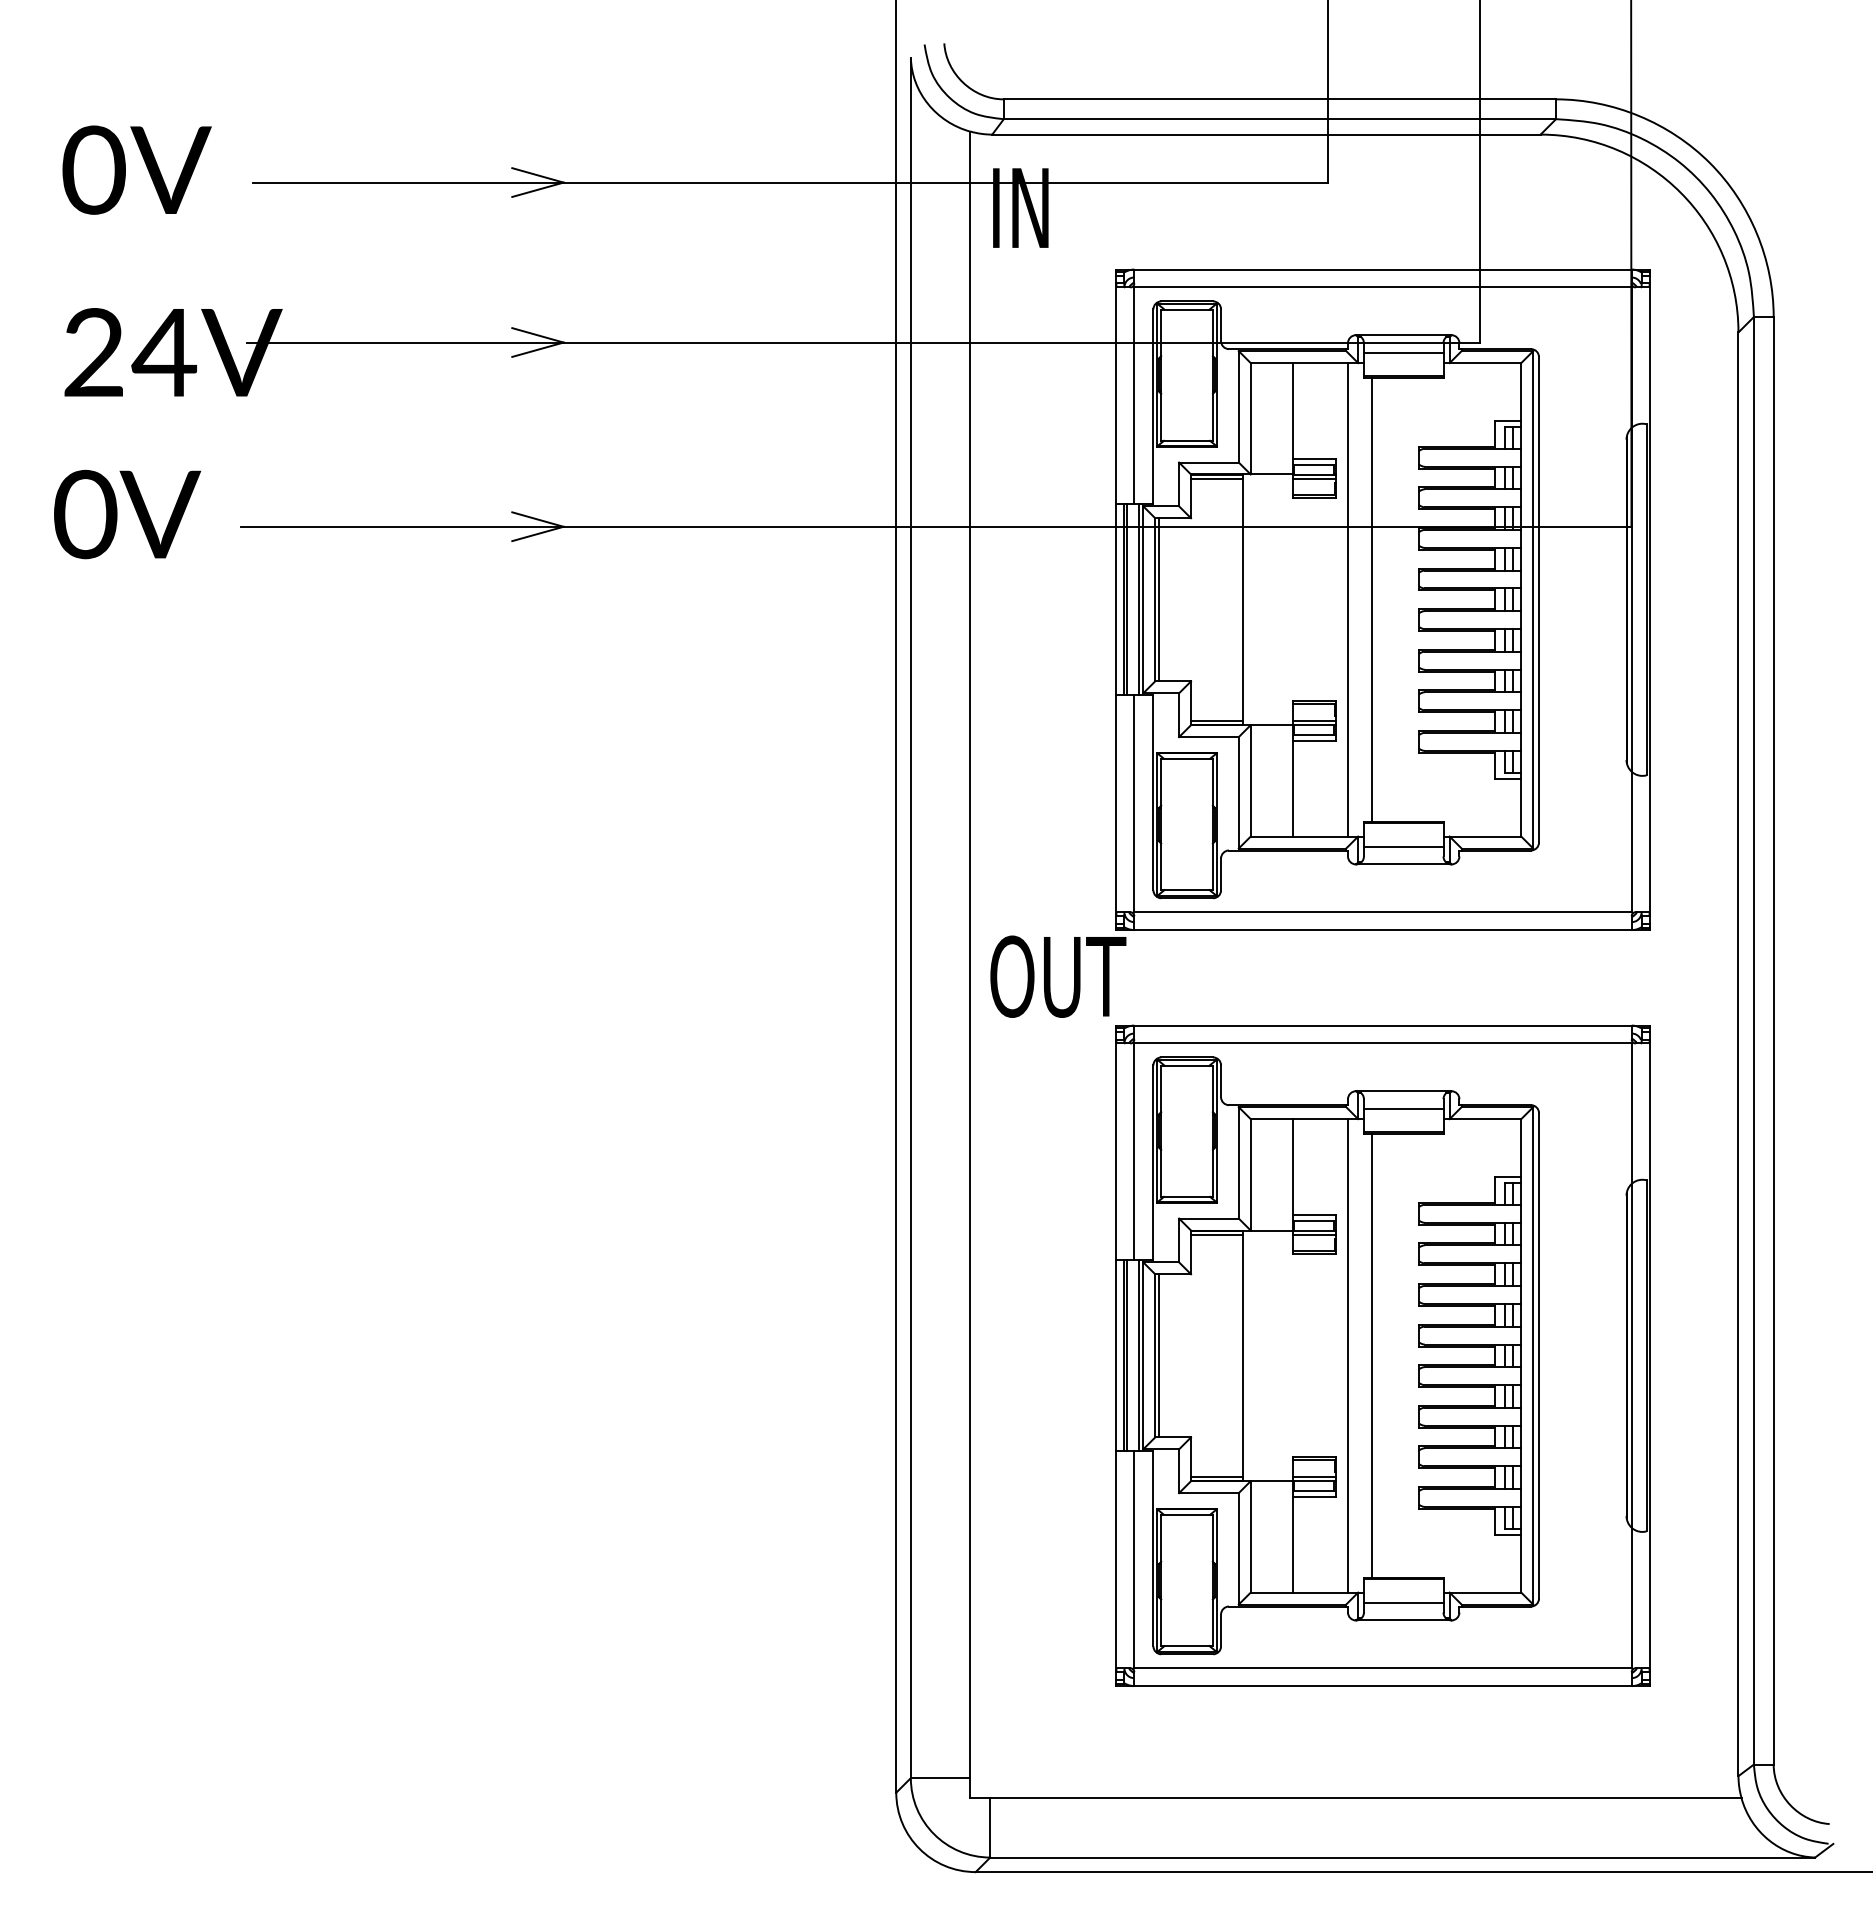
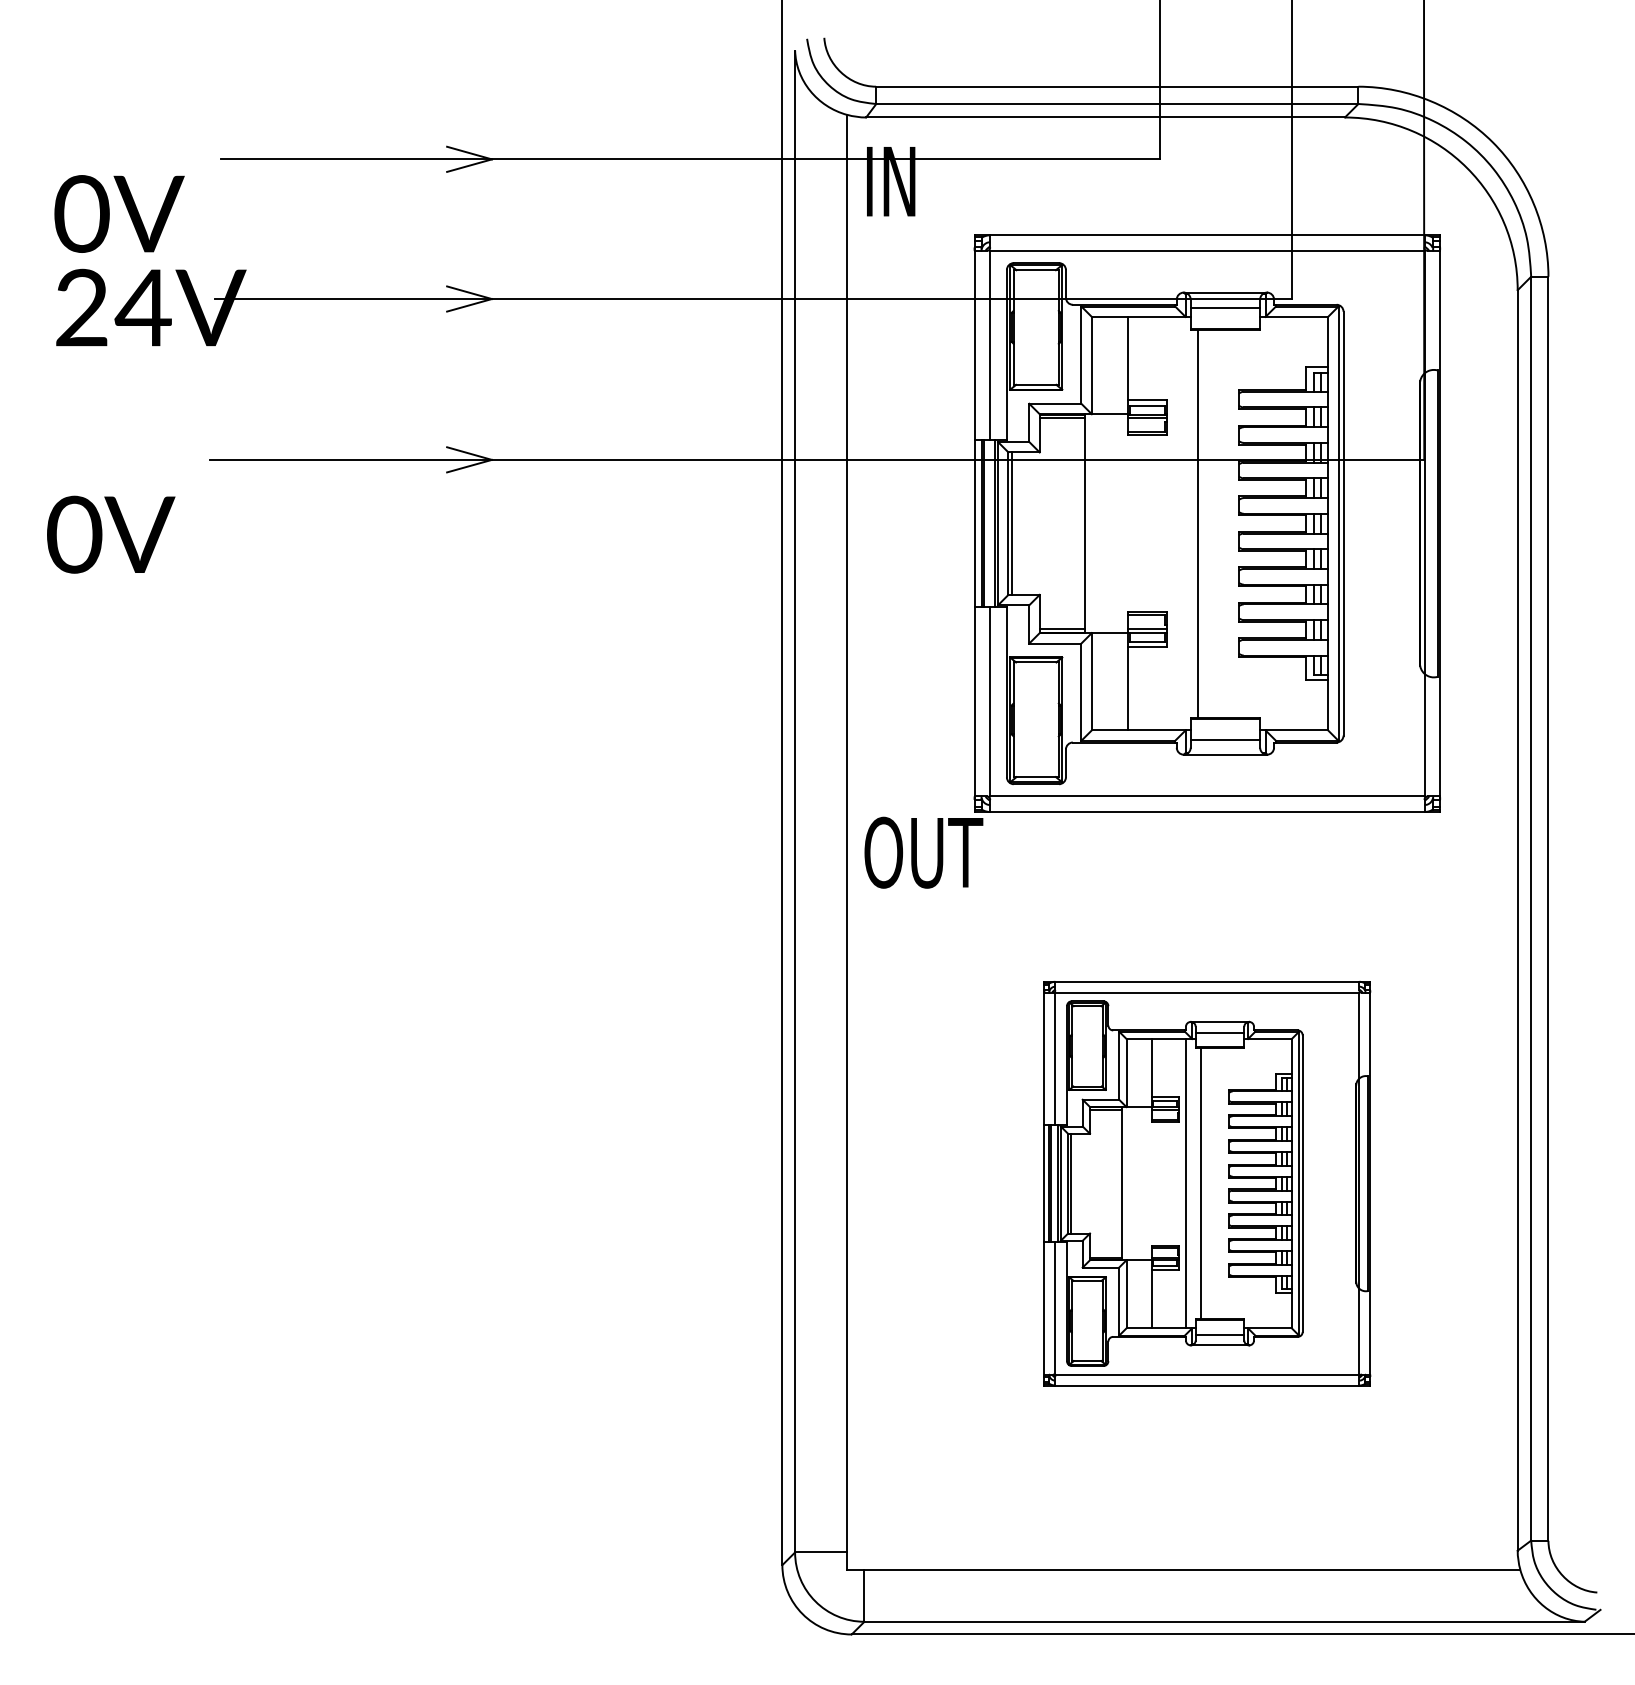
text: (136, 169) -> (119, 213), moved
text: (127, 514) -> (111, 534), moved
line: (1348, 599) -> (1177, 523), removed
part: (1382, 1355) -> (1206, 1183), size x0.7

